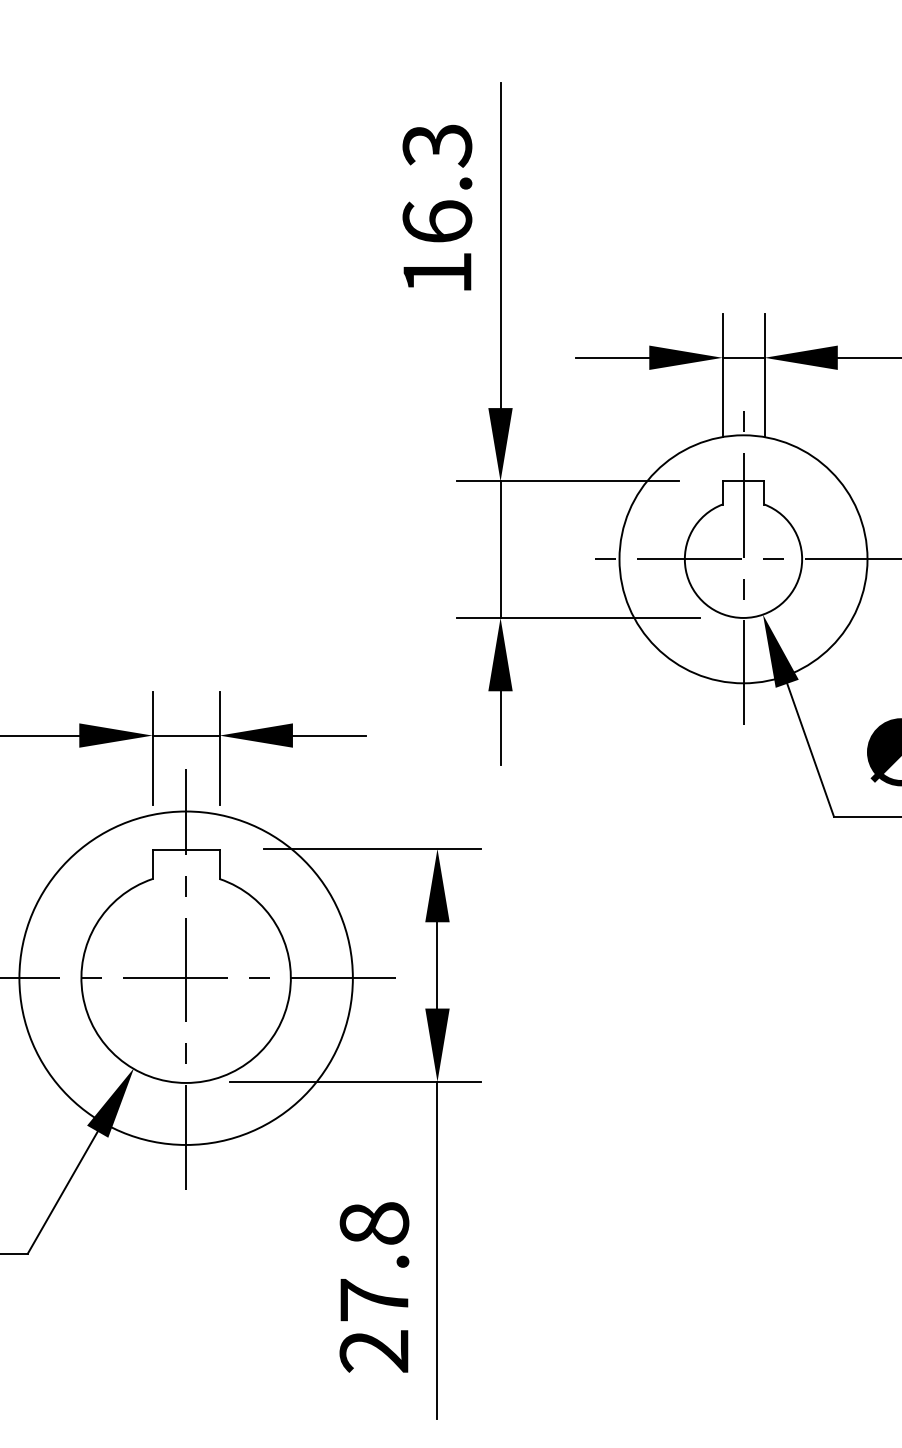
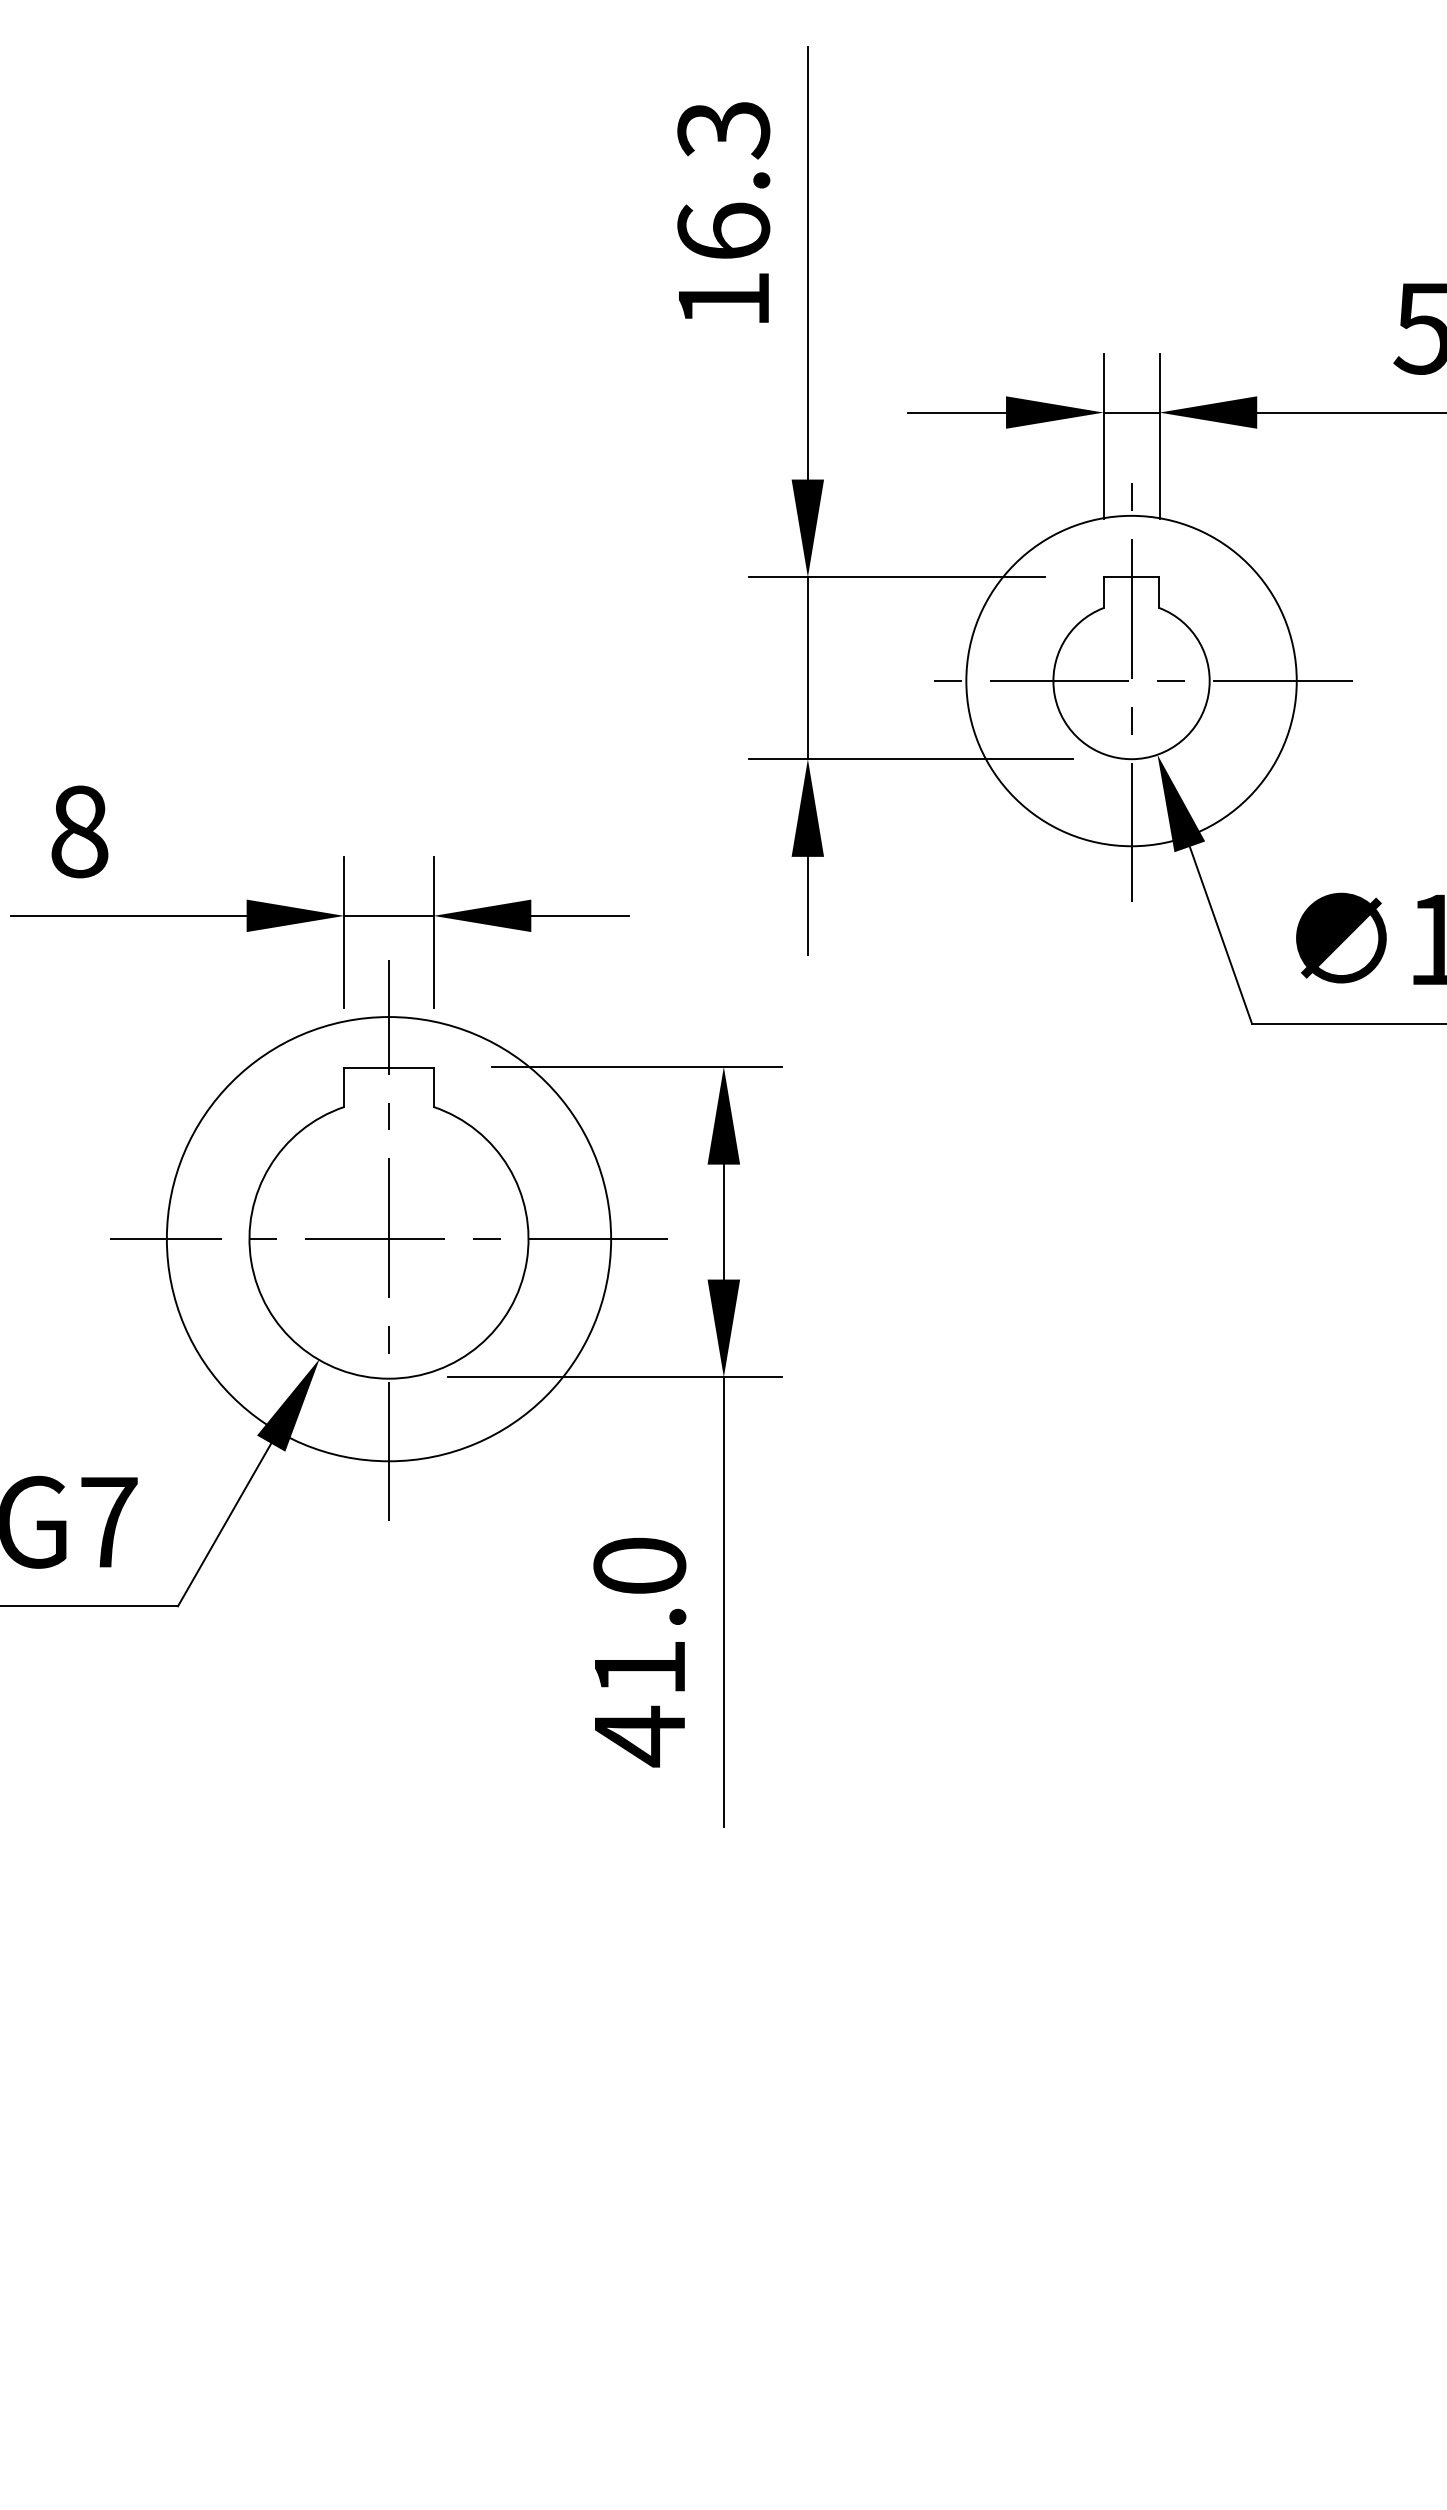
text: (374, 1288) -> (639, 1652), 27.8 -> 41.0

